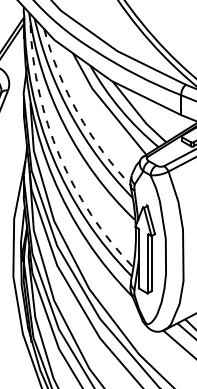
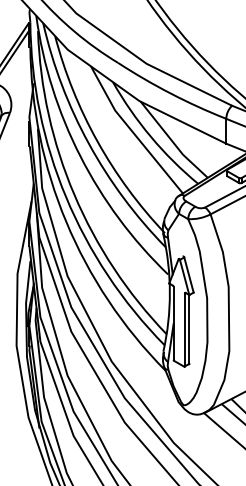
arc: (78, 113) -> (97, 141), dashed -> solid
arc: (59, 155) -> (74, 194), dashed -> solid

